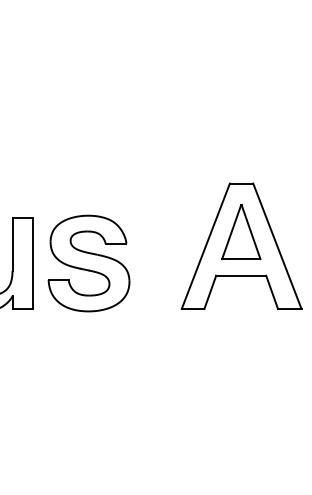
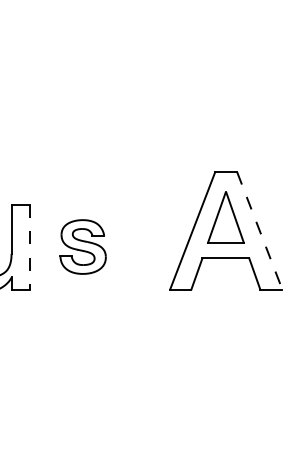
line: (277, 245) -> (259, 230), solid -> dashed
part: (88, 262) -> (82, 246), size x0.6
line: (32, 264) -> (30, 247), solid -> dashed

